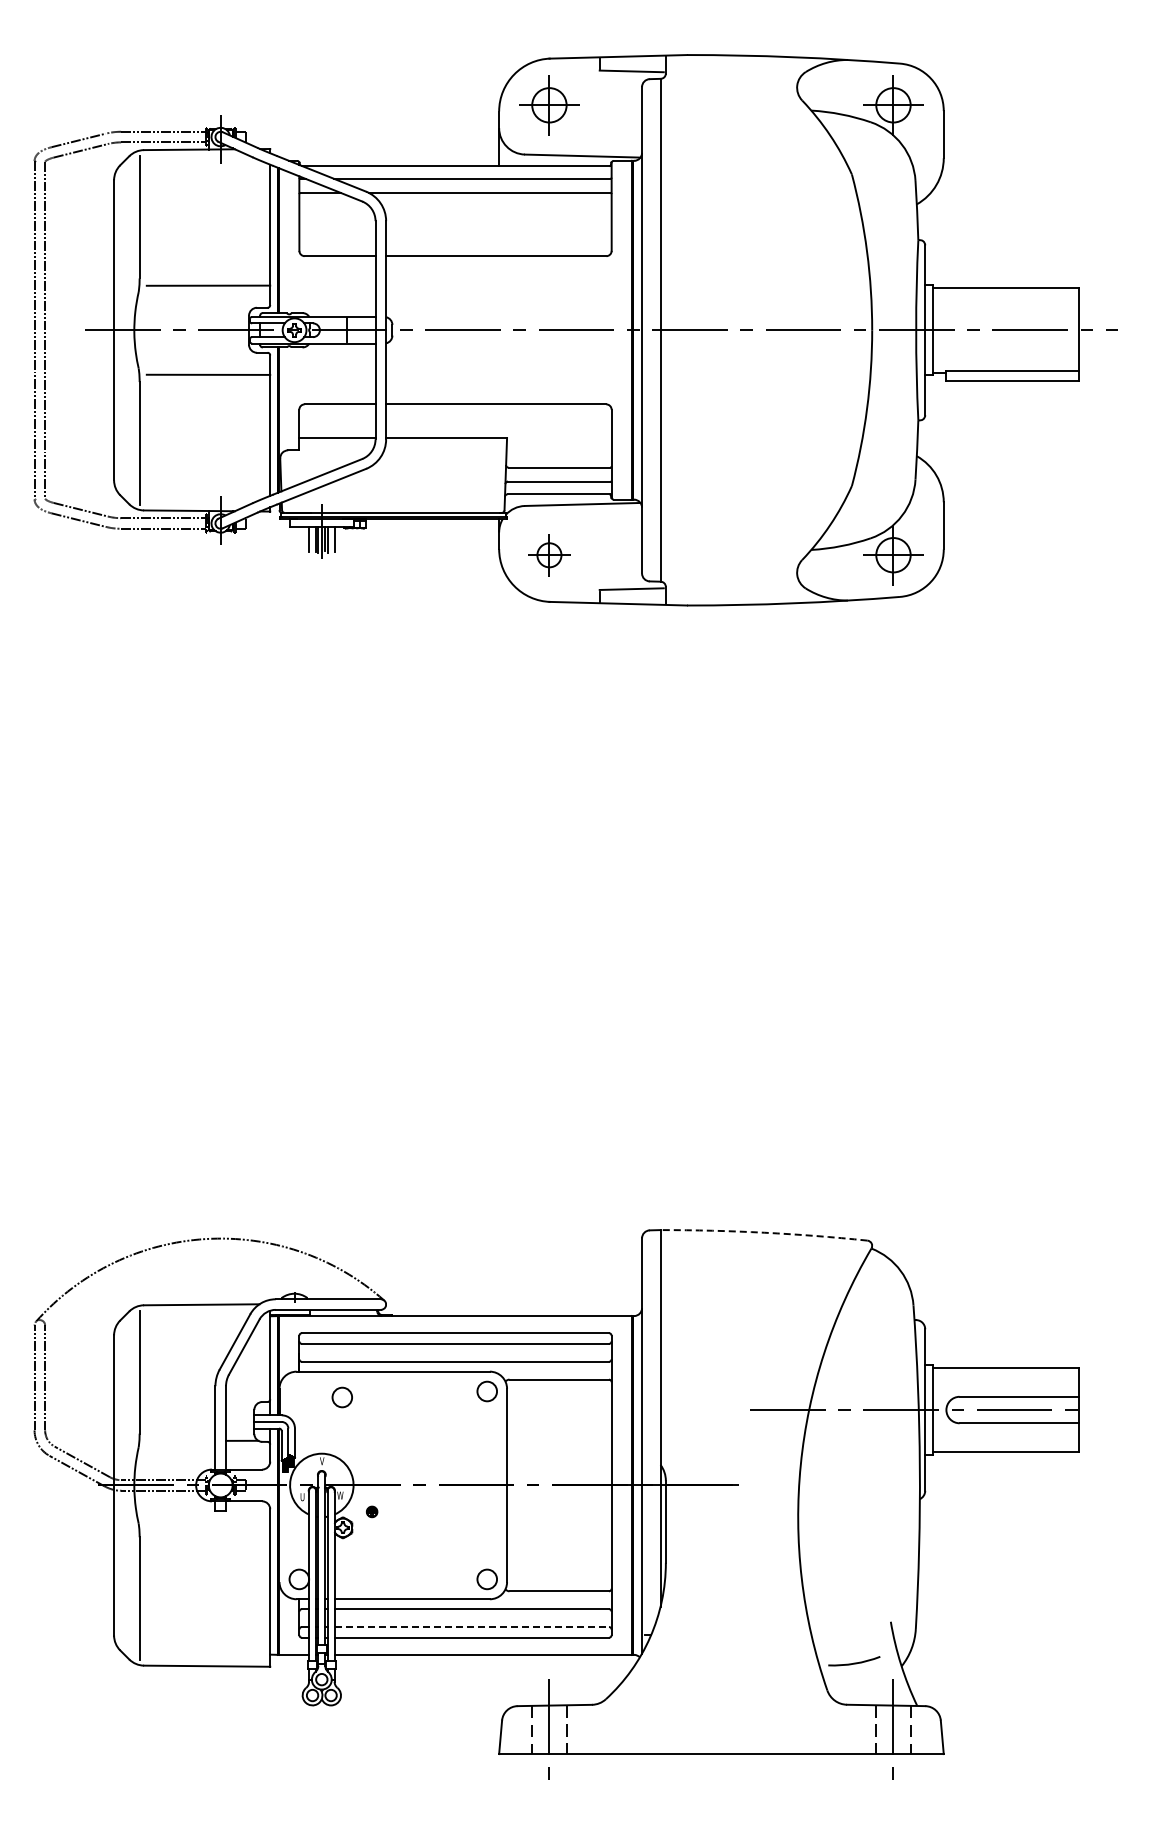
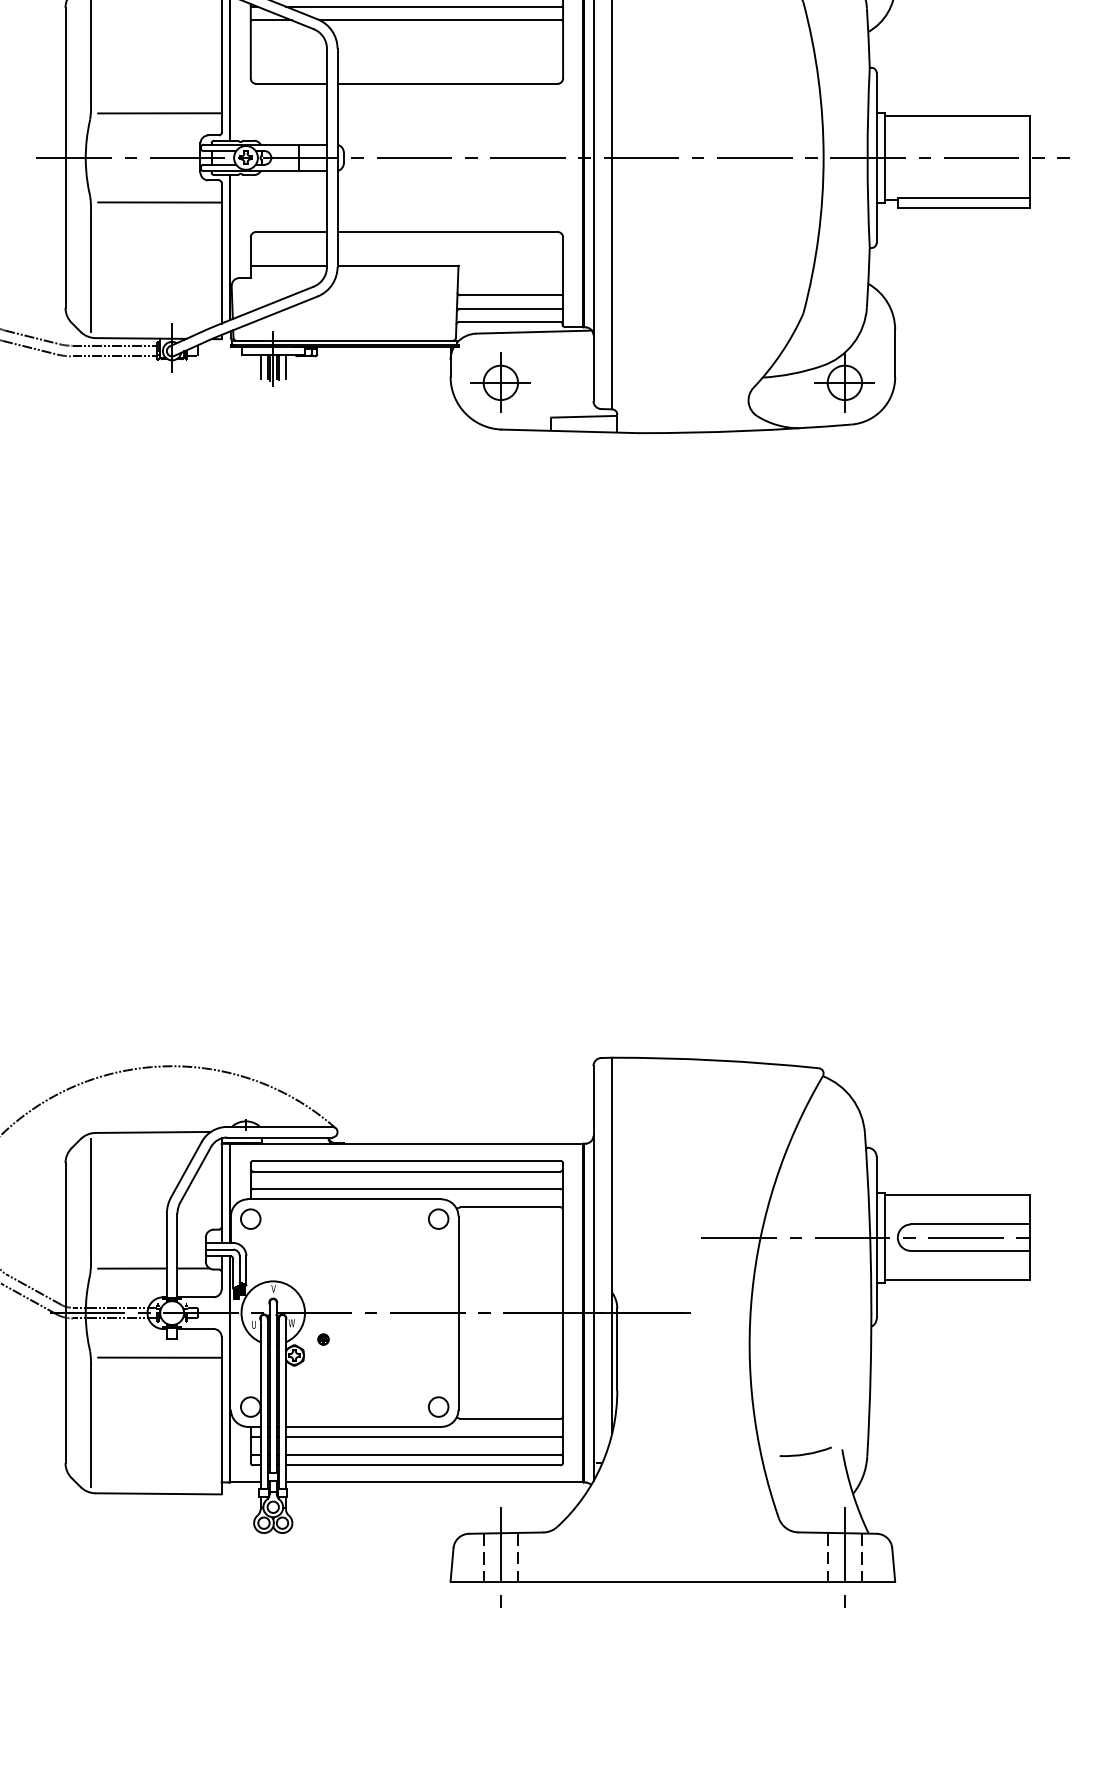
part: (549, 555) -> (500, 383), size x1.43
arc: (764, 1232) -> (715, 1060), dashed -> solid
circle: (341, 1397) -> (249, 1219), moved
line: (180, 1440) -> (131, 1268), added
line: (208, 1529) -> (159, 1357), added
line: (472, 1627) -> (423, 1455), dashed -> solid
arc: (854, 1662) -> (805, 1453), moved

